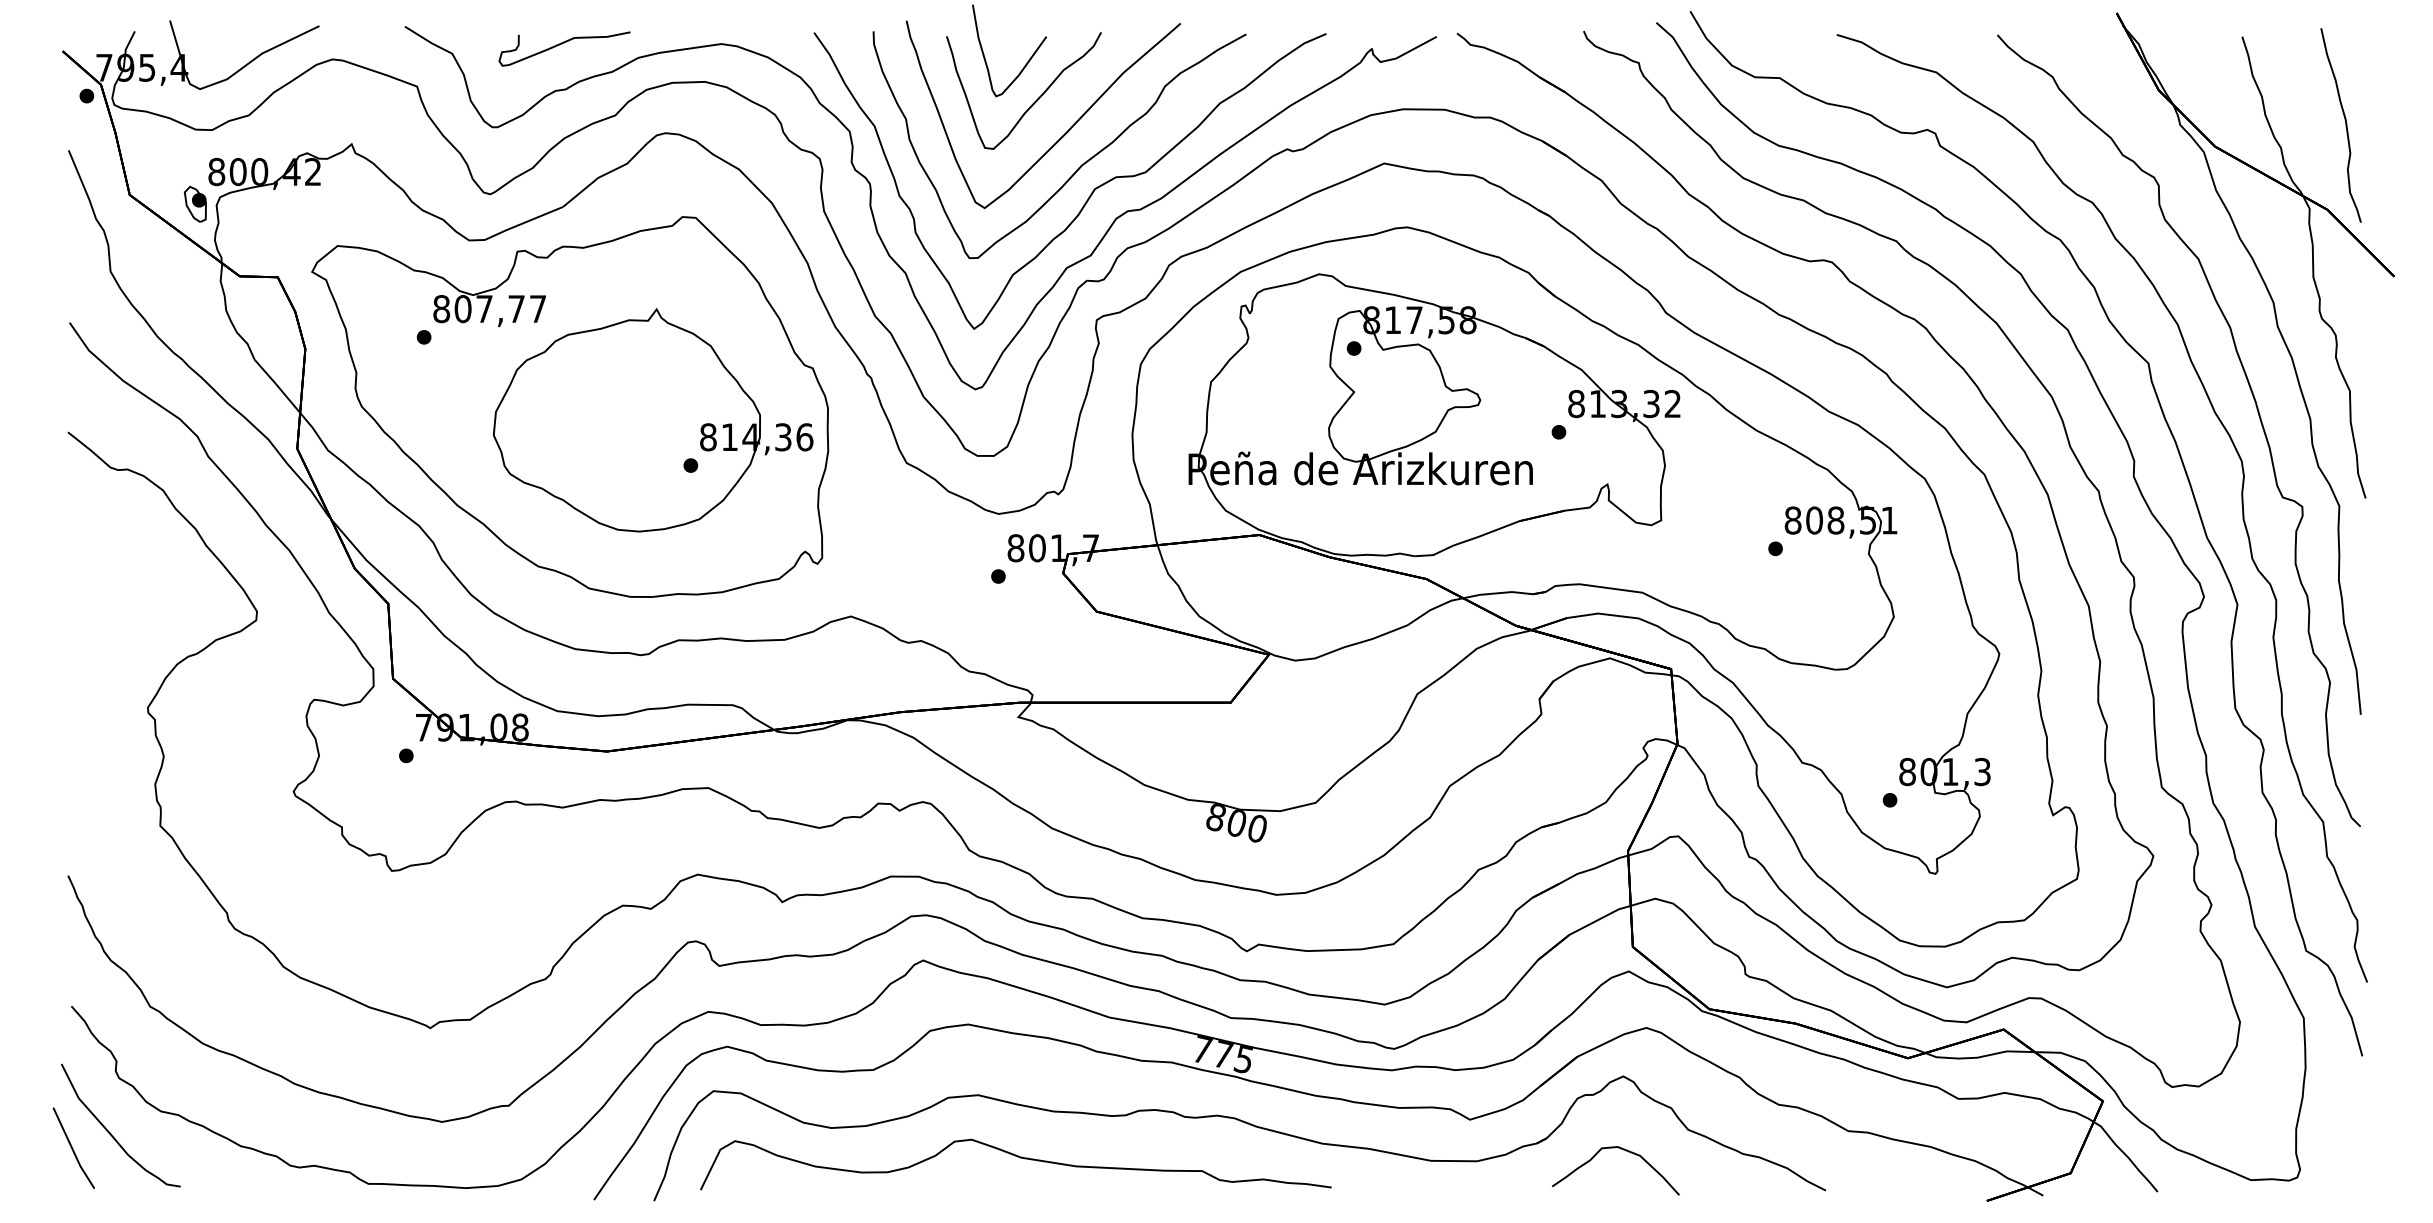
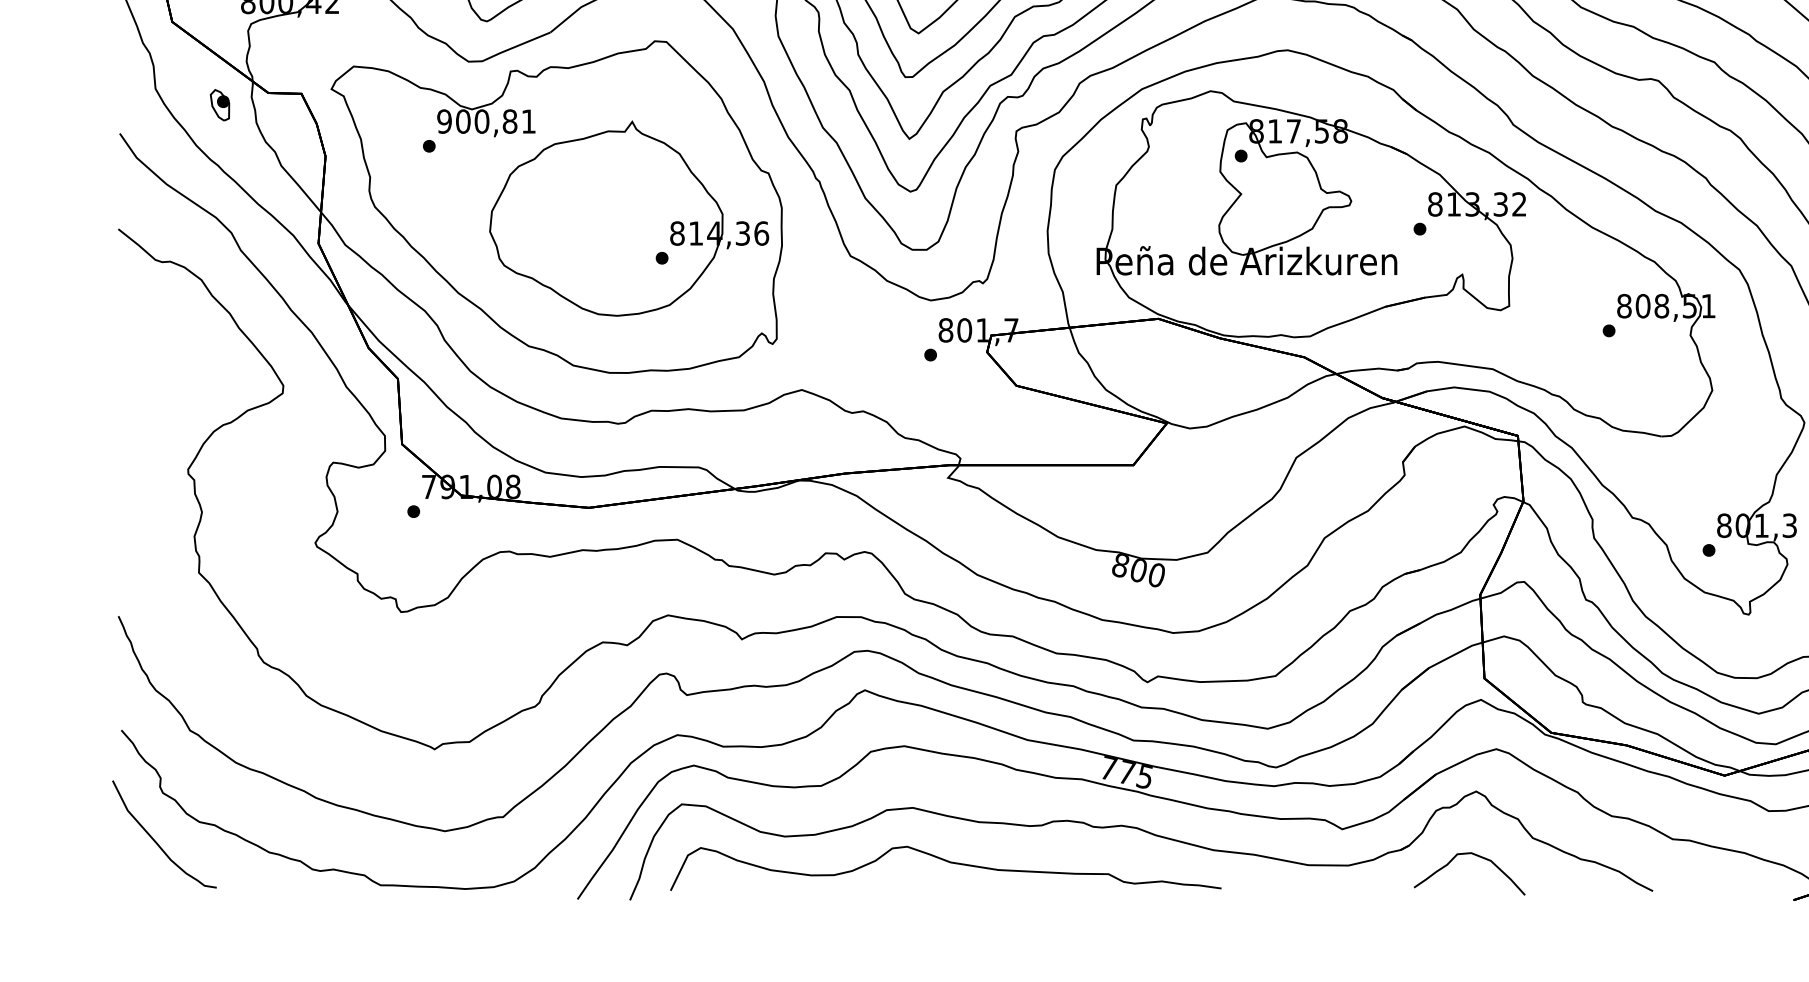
part: (194, 204) -> (219, 105), moved
text: (489, 309) -> (486, 121), 807,77 -> 900,81
line: (72, 1147) -> (122, 853), removed

